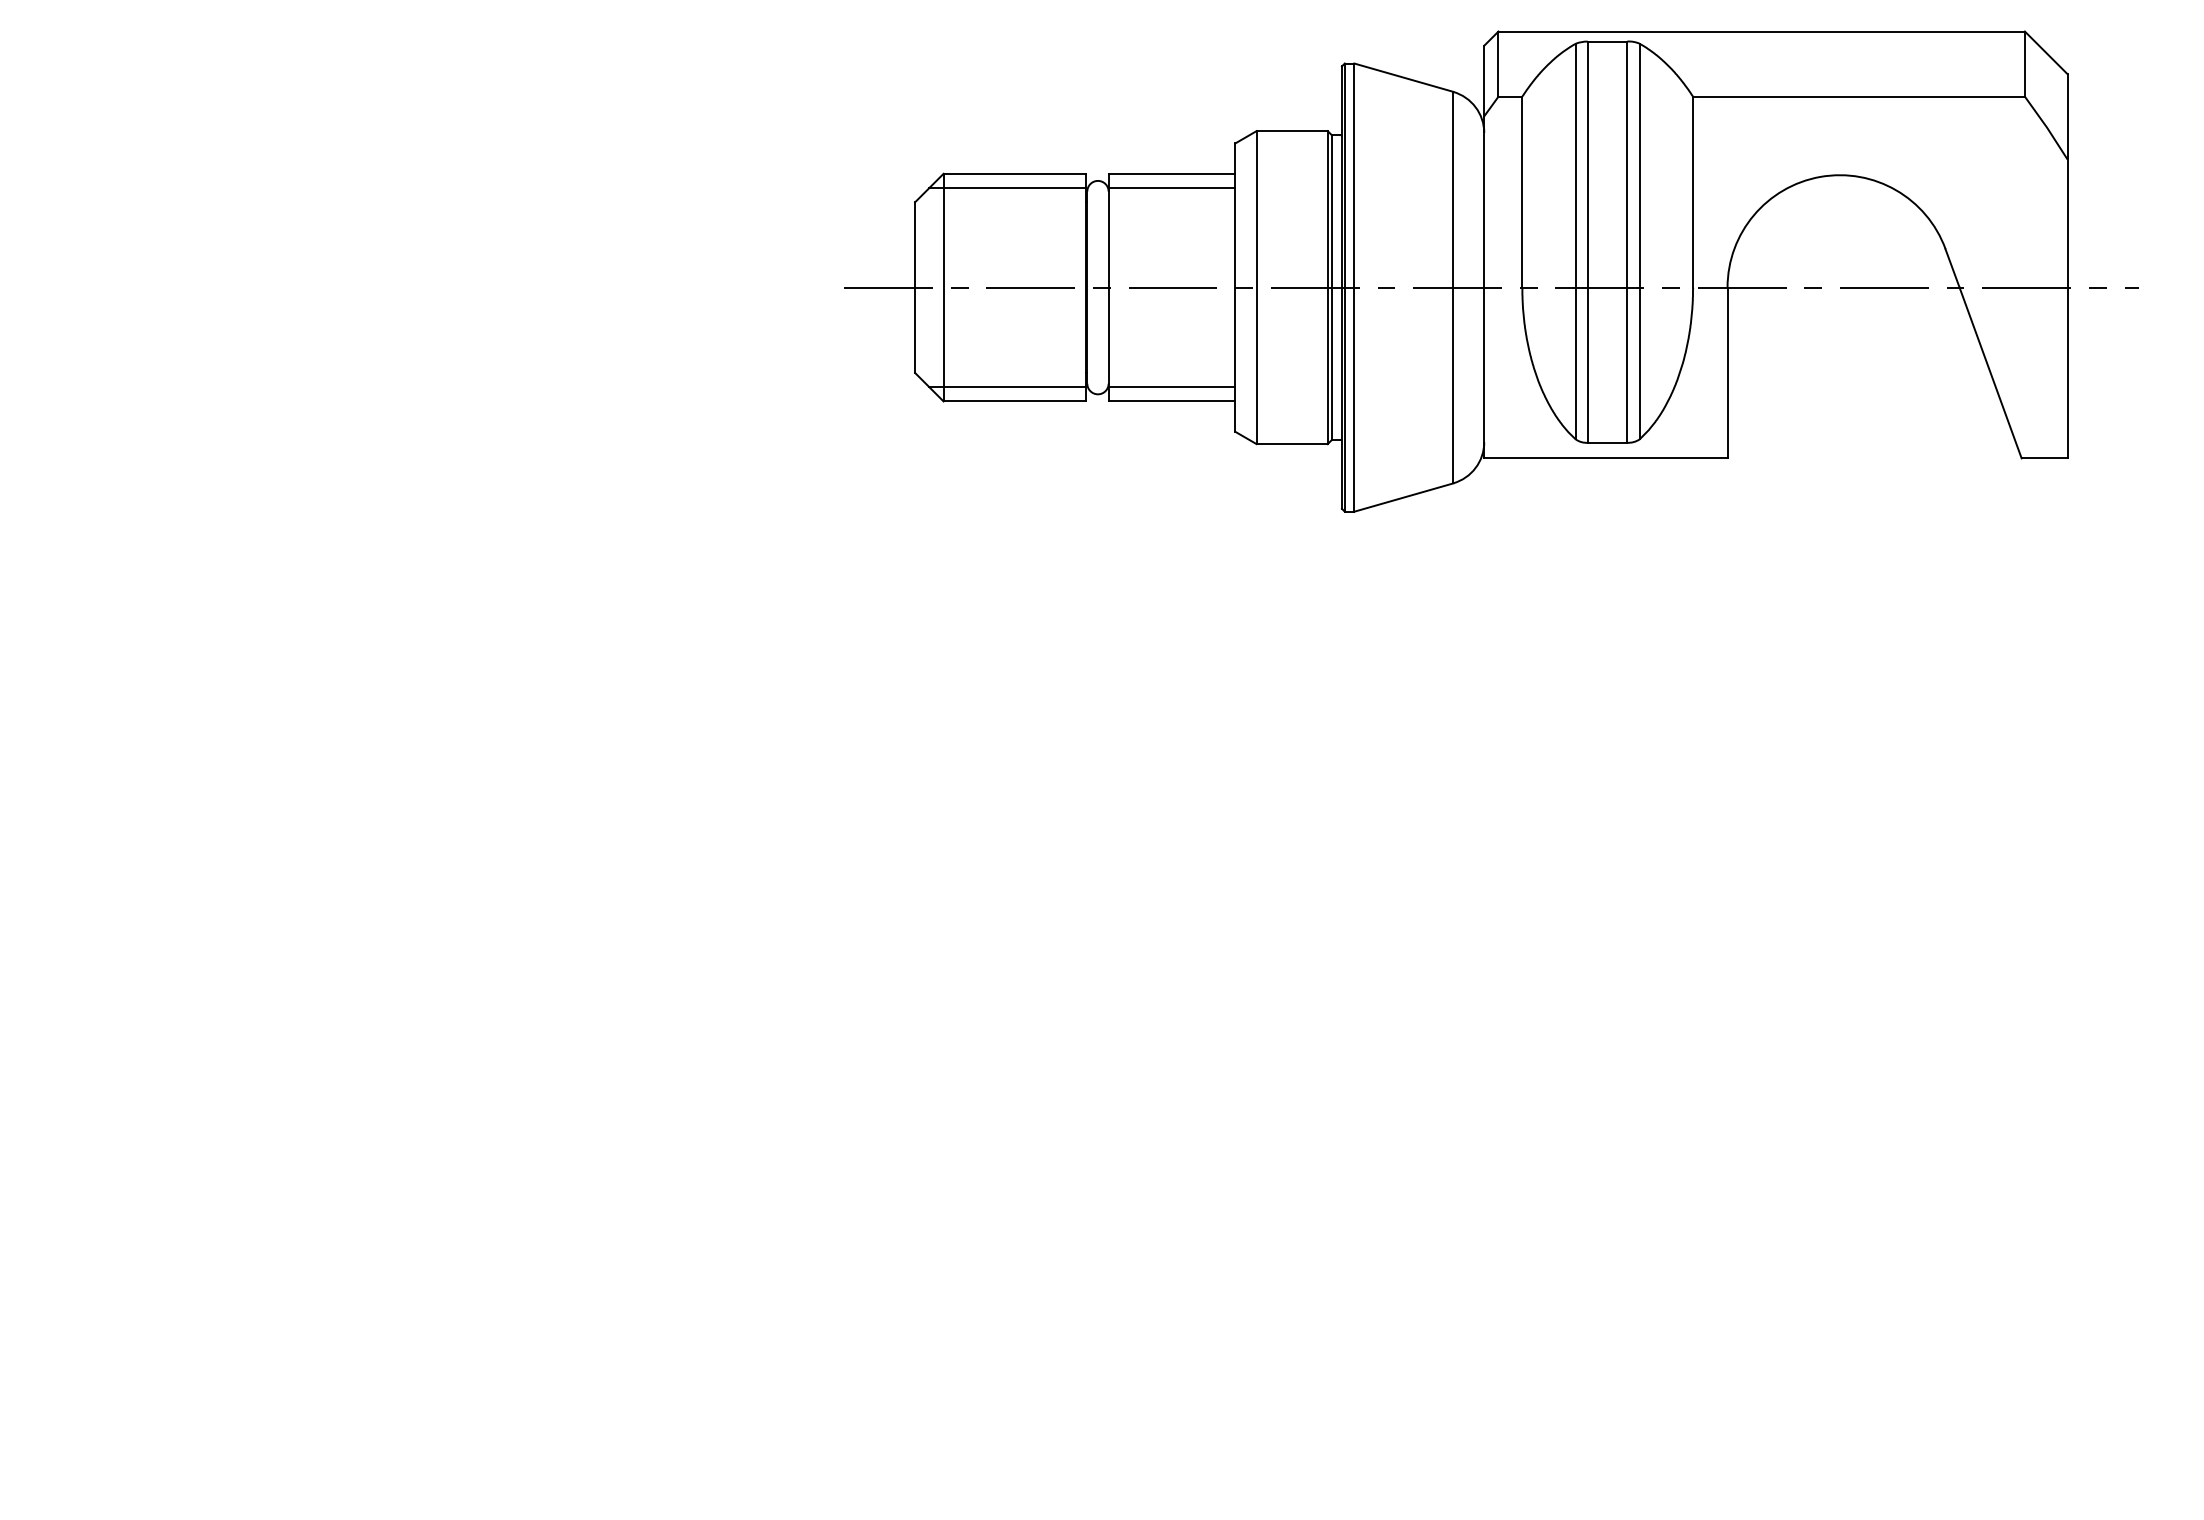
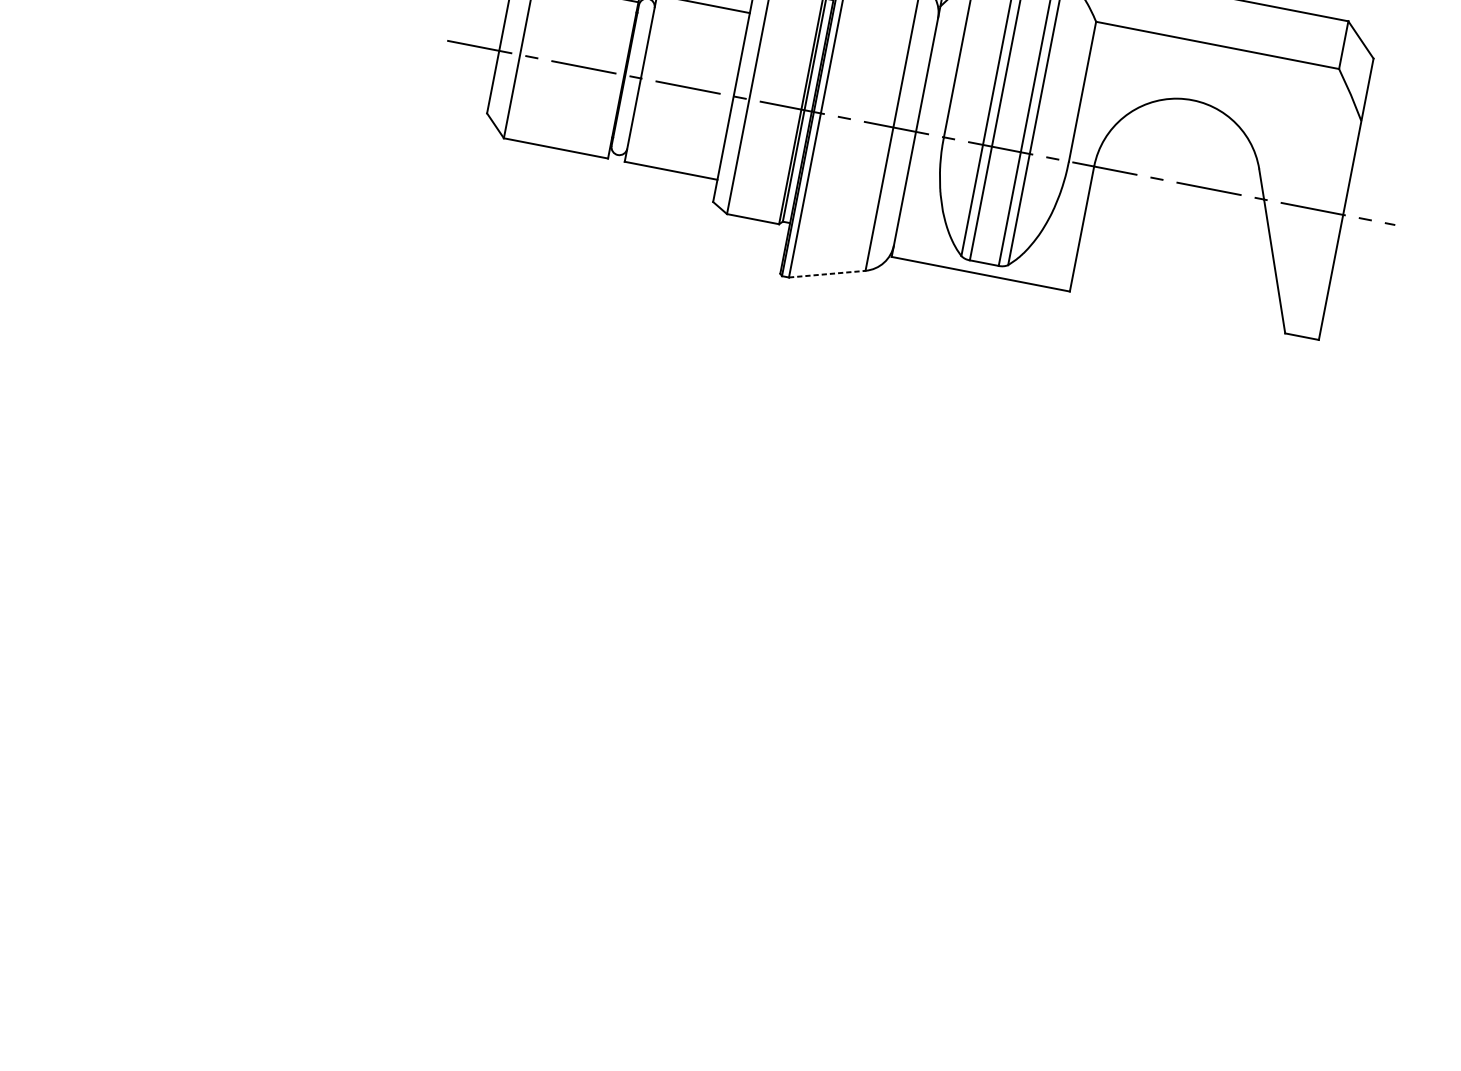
line: (1171, 188) -> (701, 14), removed
line: (1007, 387) -> (552, 137), removed
line: (1171, 387) -> (672, 160), removed
line: (1404, 497) -> (827, 274), solid -> dashed

